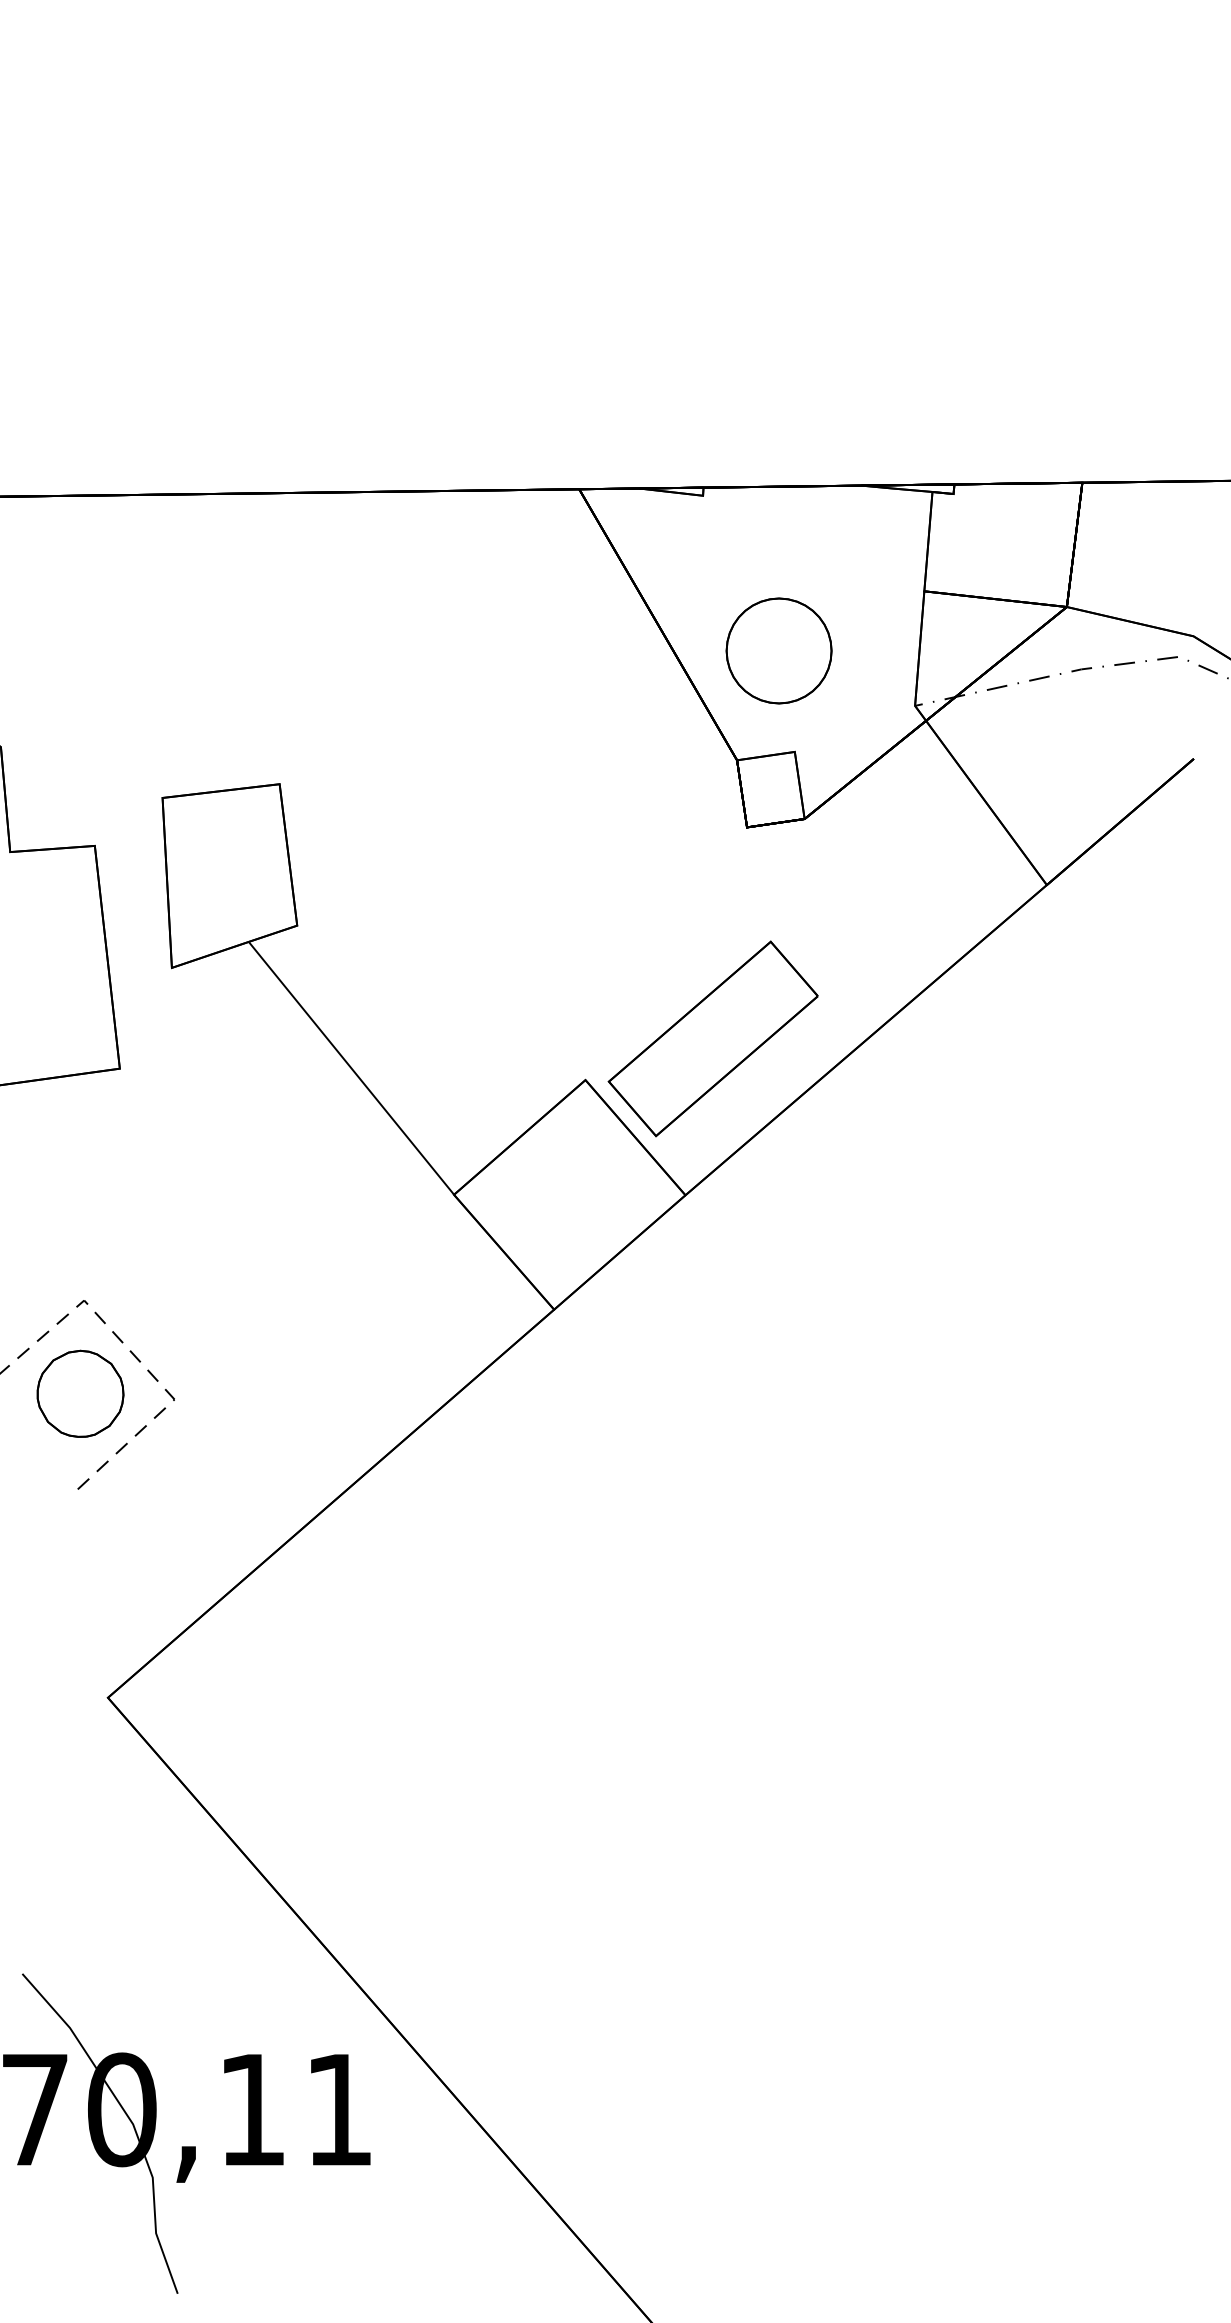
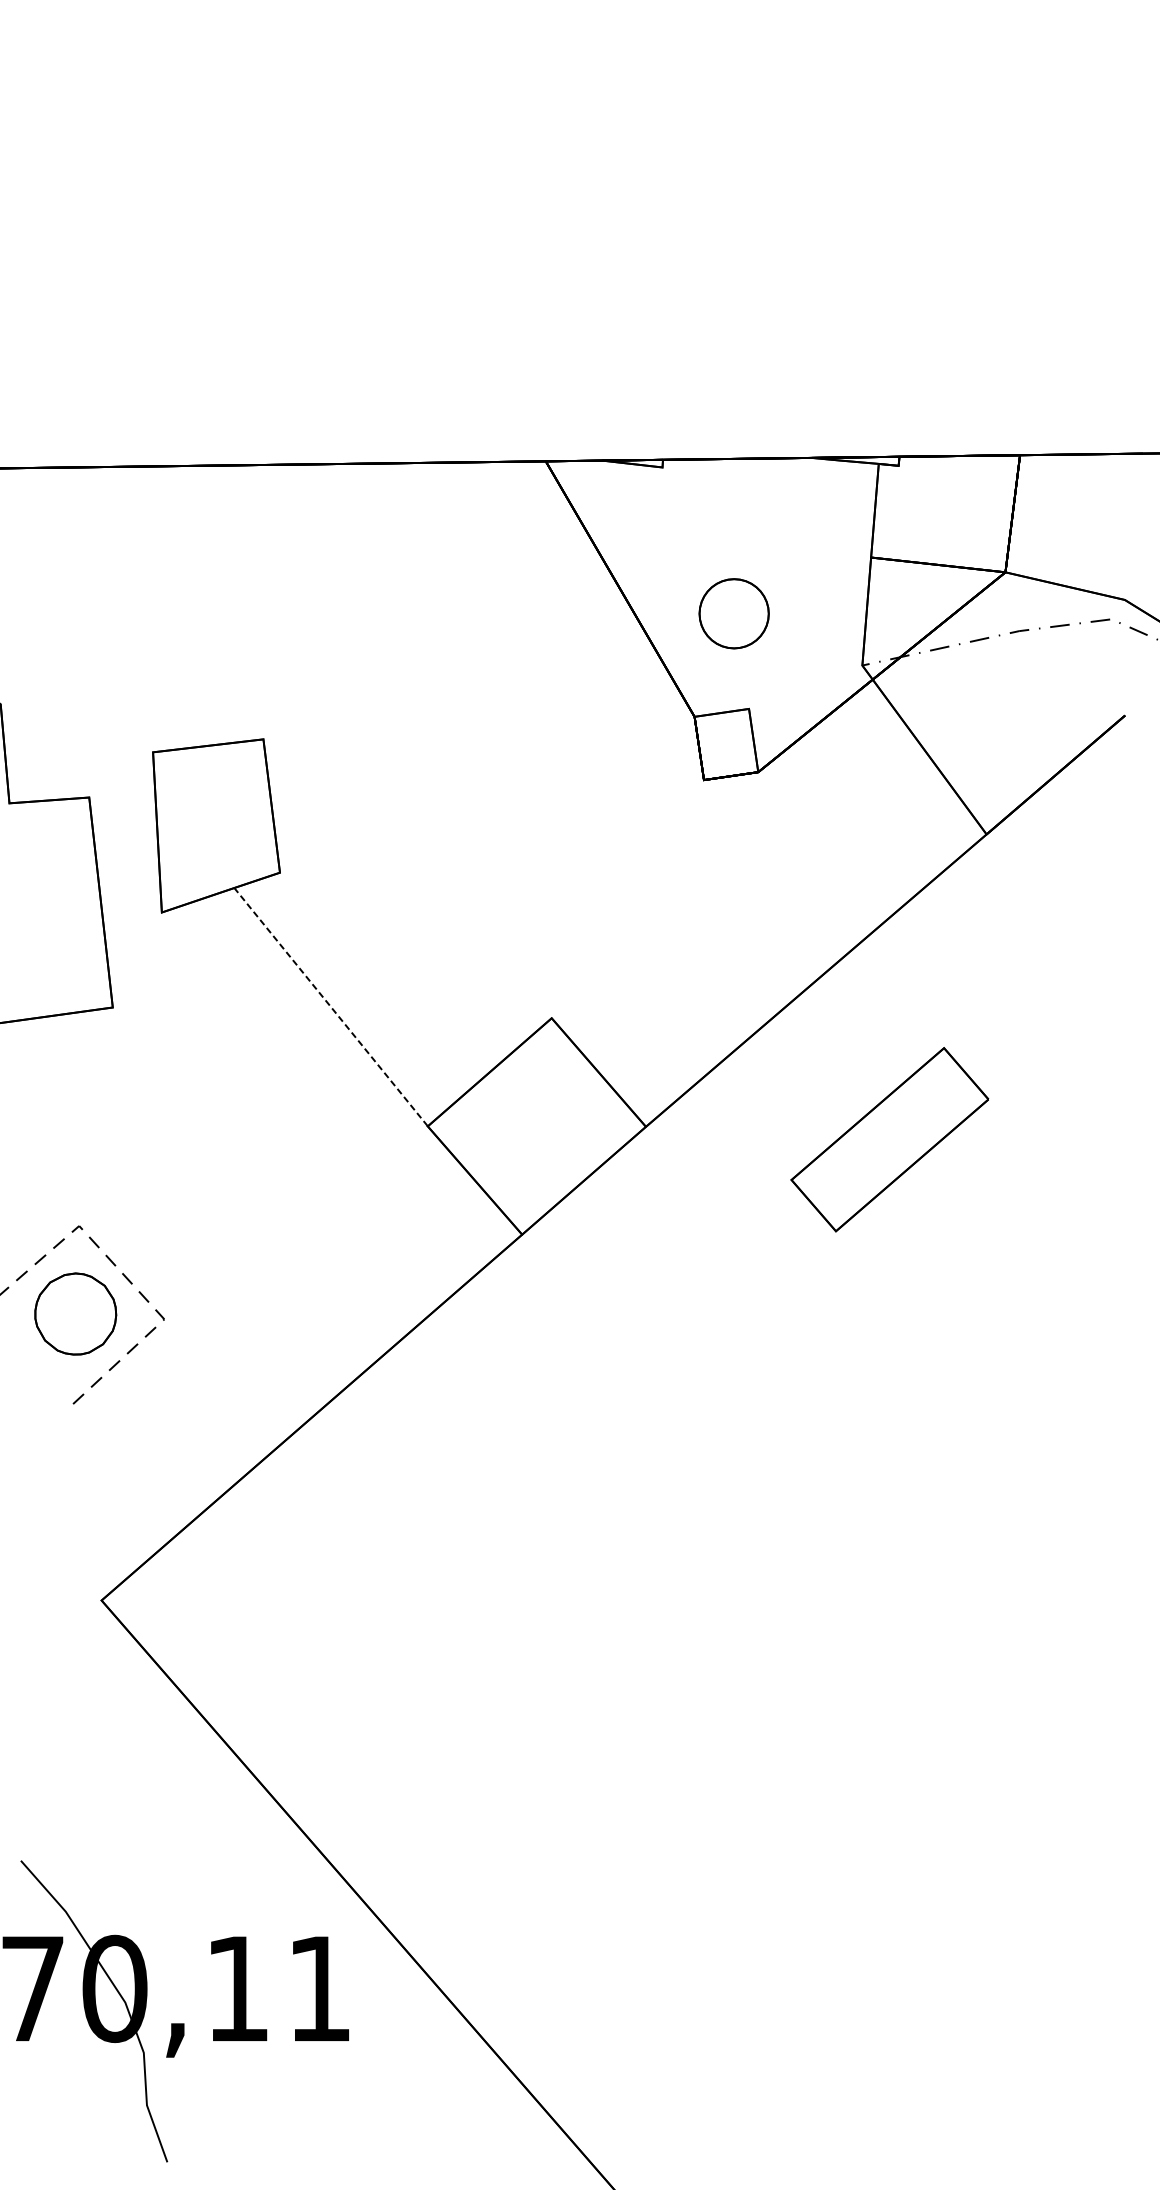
part: (778, 650) -> (733, 613), size x0.7
part: (712, 1038) -> (889, 1139), moved
line: (351, 1068) -> (331, 1007), solid -> dashed

